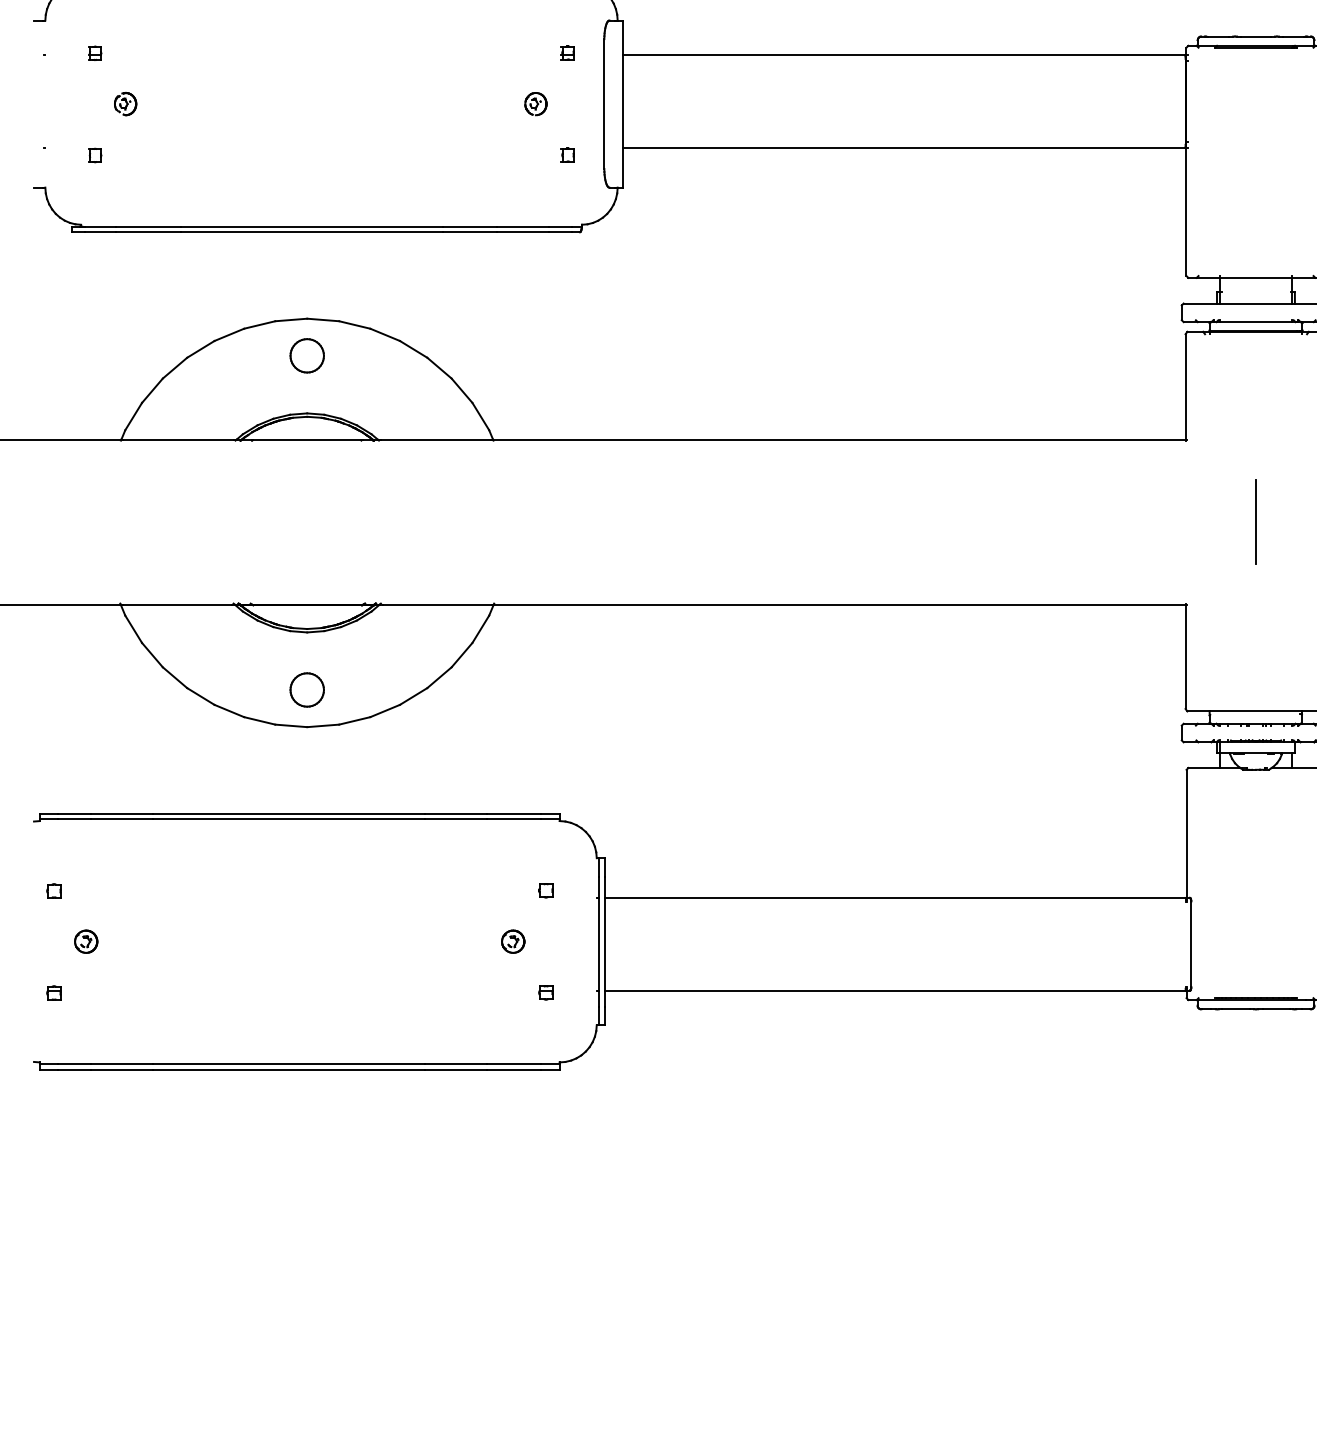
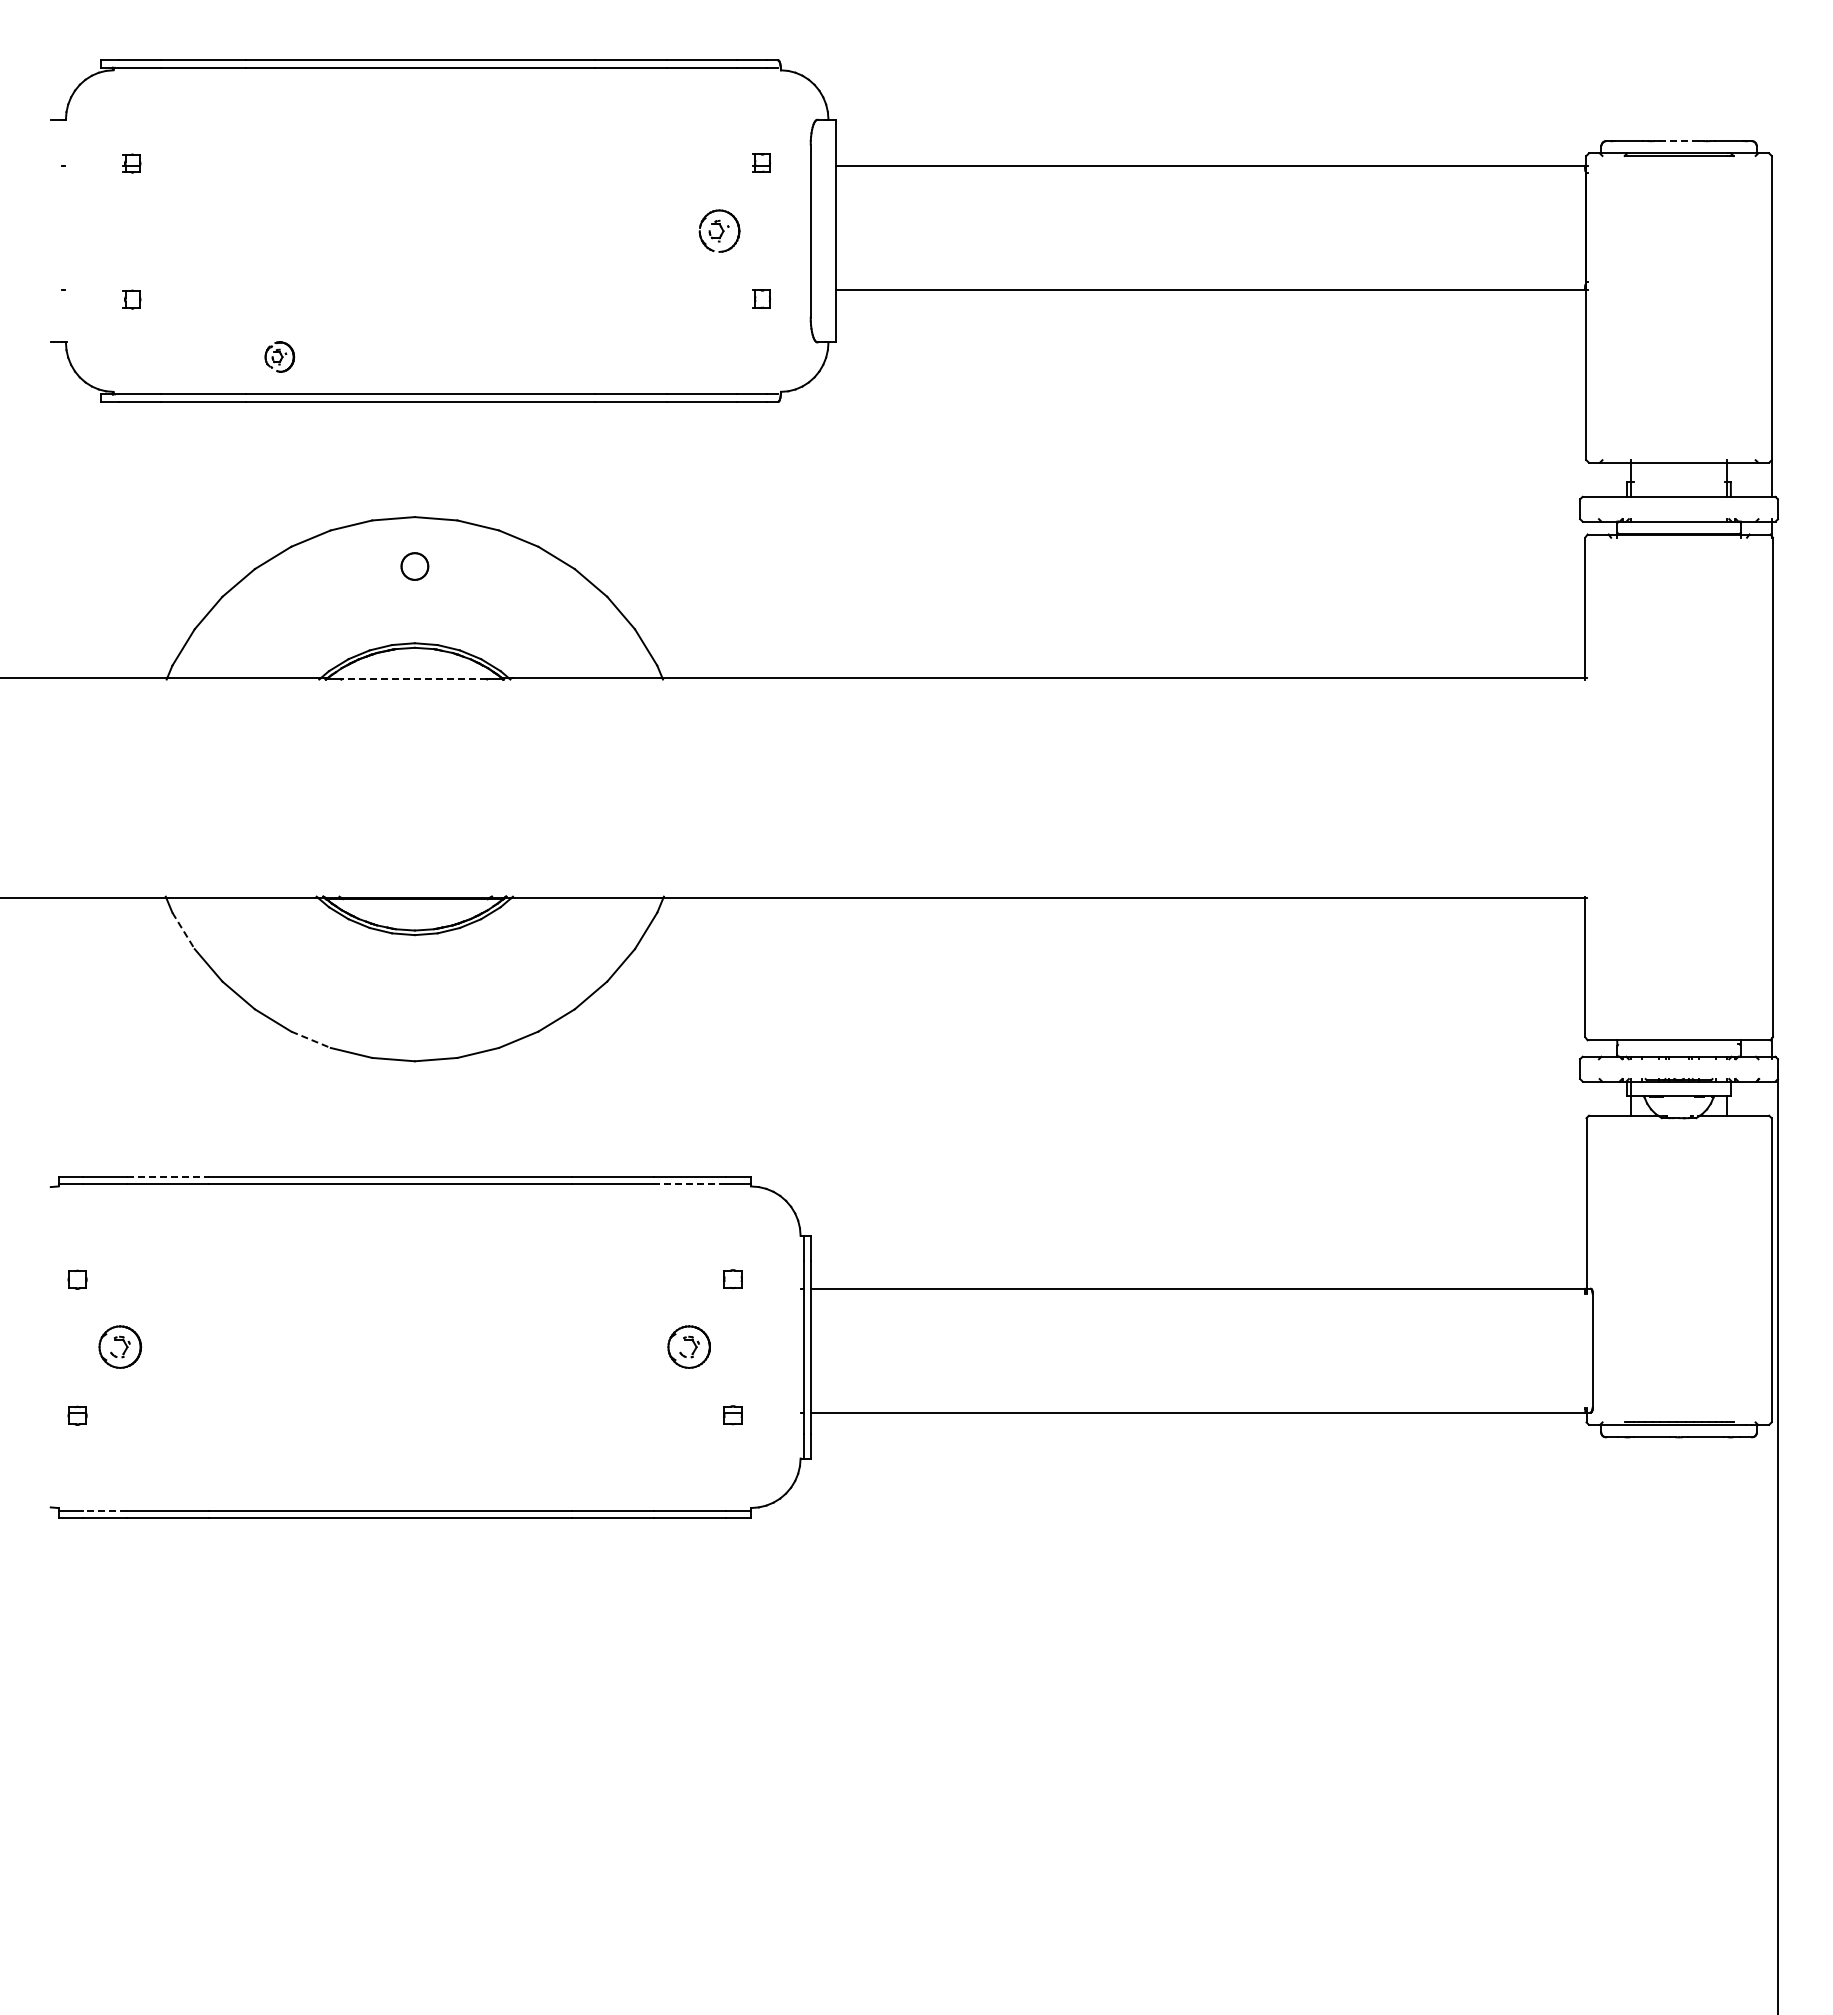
line: (1256, 36) -> (1679, 141), solid -> dashed
part: (125, 103) -> (279, 356), moved
part: (535, 103) -> (719, 230), size x1.4
part: (306, 355) -> (414, 566), size x0.6
line: (306, 440) -> (413, 679), solid -> dashed
line: (1255, 521) -> (1678, 787), removed
line: (133, 629) -> (183, 931), solid -> dashed
part: (306, 689) -> (414, 1011), removed
line: (229, 710) -> (311, 1039), solid -> dashed
line: (122, 813) -> (168, 1176), solid -> dashed
line: (513, 819) -> (689, 1184), solid -> dashed
part: (86, 941) -> (120, 1347), size x1.4
part: (513, 941) -> (689, 1347), size x1.4
line: (75, 1064) -> (105, 1510), solid -> dashed

